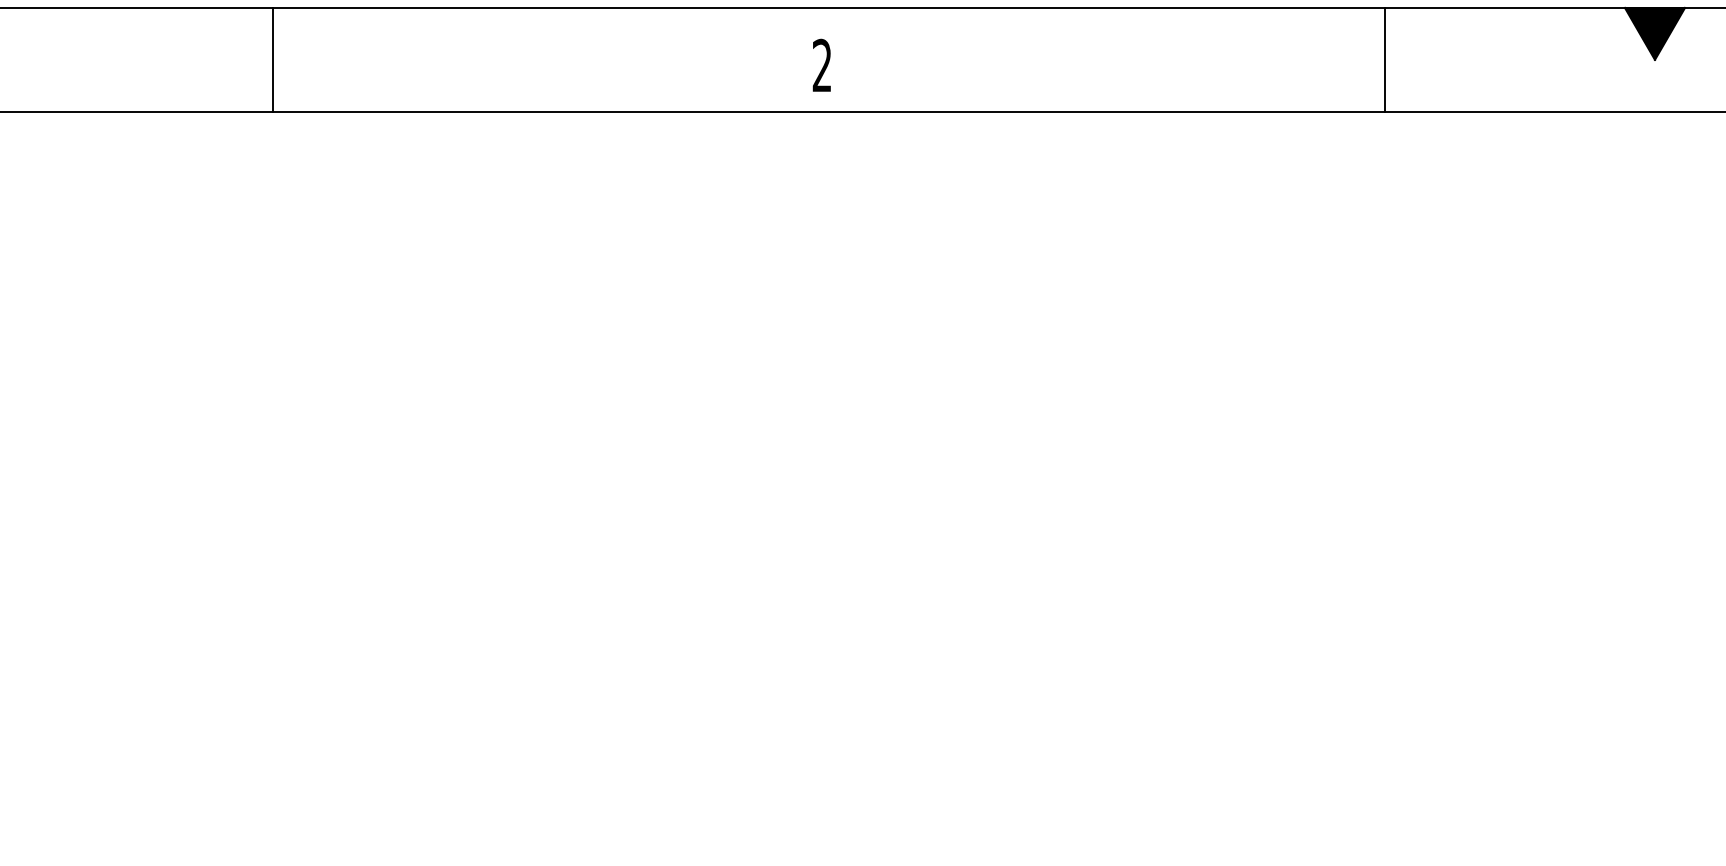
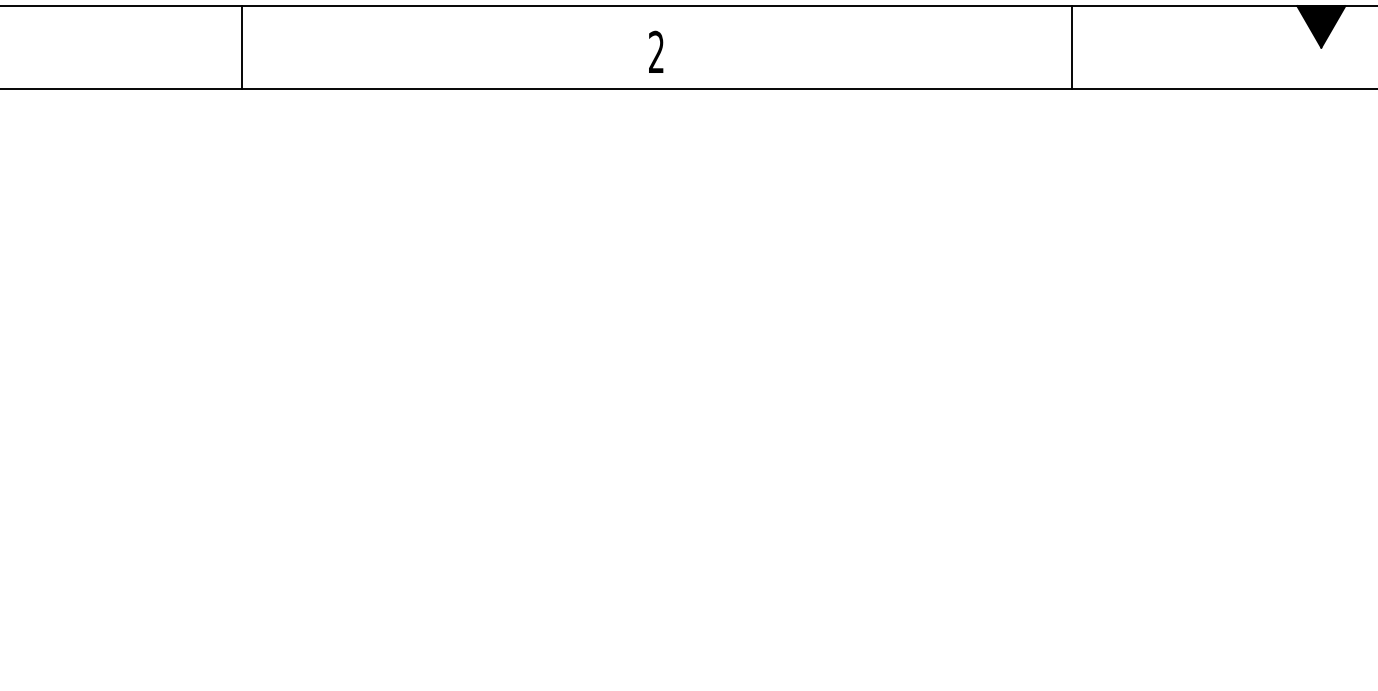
line: (272, 59) -> (241, 47), moved
line: (1384, 59) -> (1071, 47), moved

